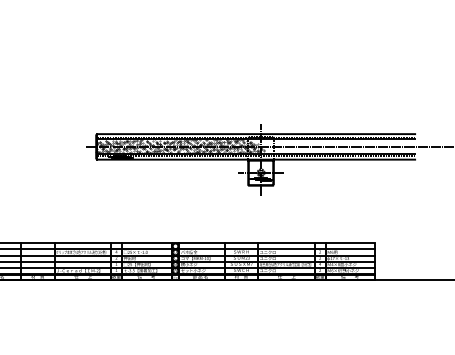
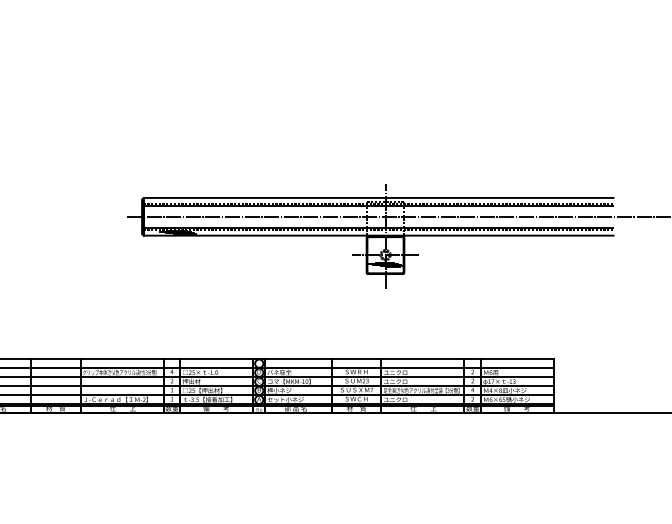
hatch: (181, 146) -> (268, 216), removed

